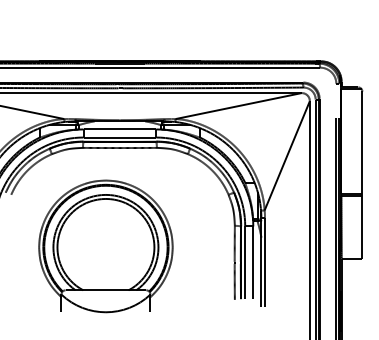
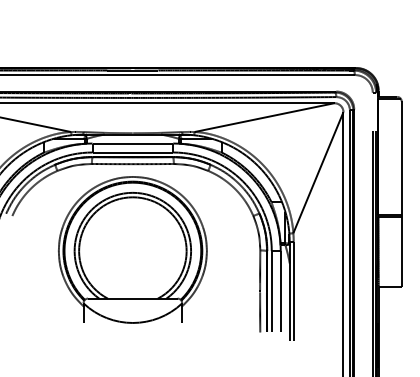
part: (105, 246) -> (132, 250), moved

